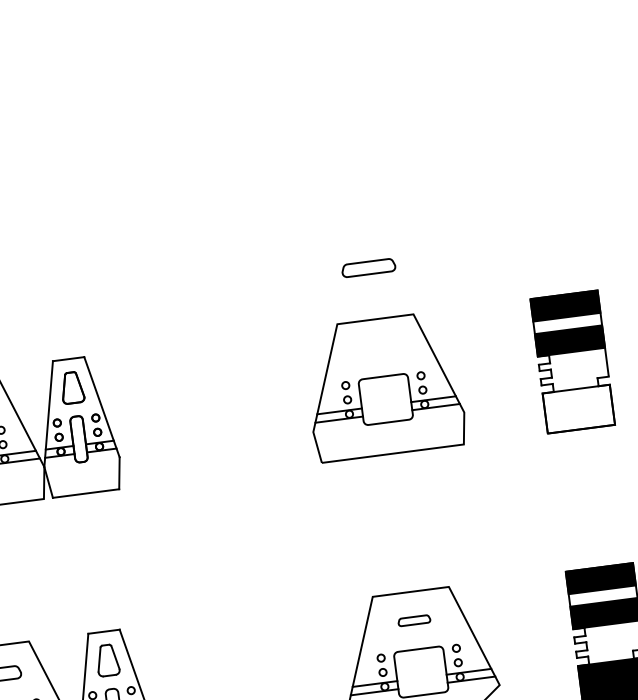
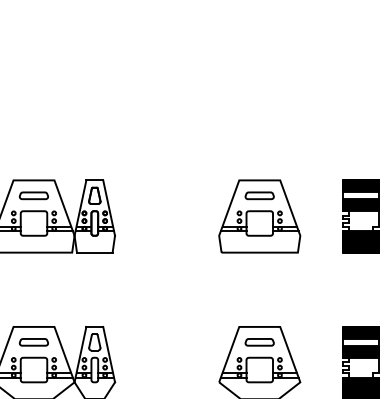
part: (368, 267) -> (259, 195), moved
fill: (579, 408) -> (361, 241), added
part: (414, 620) -> (259, 342), size x1.67

